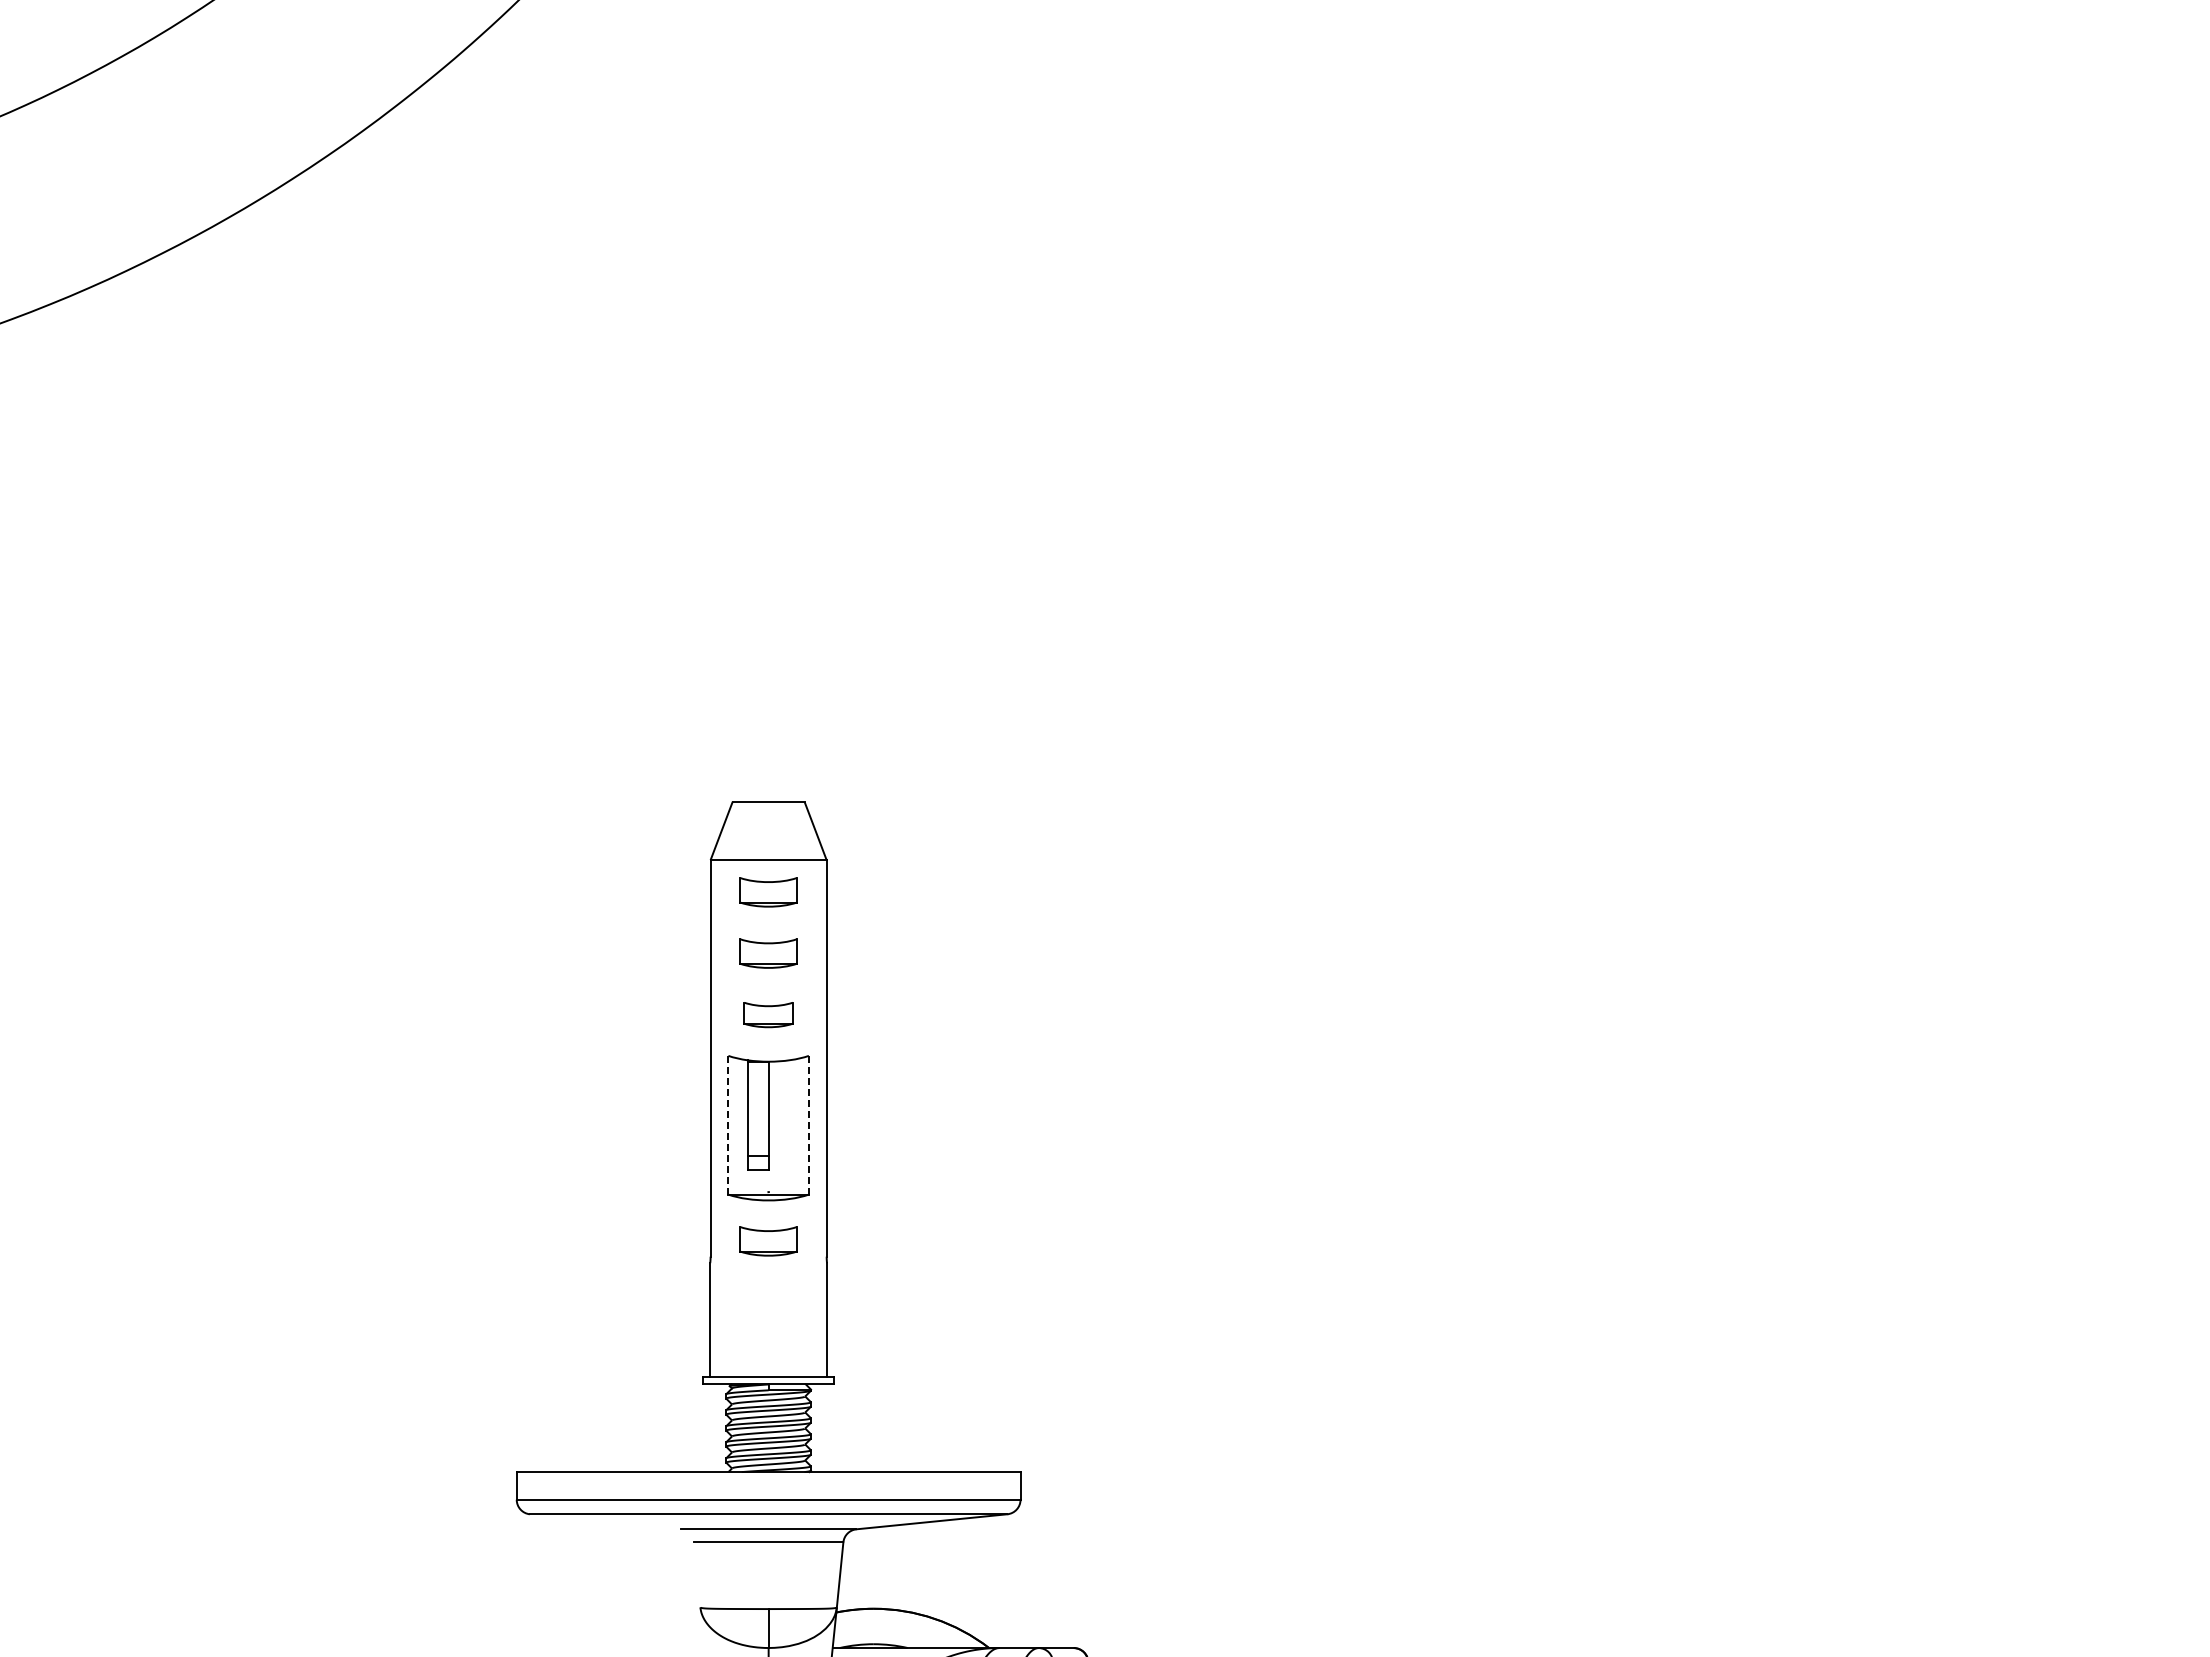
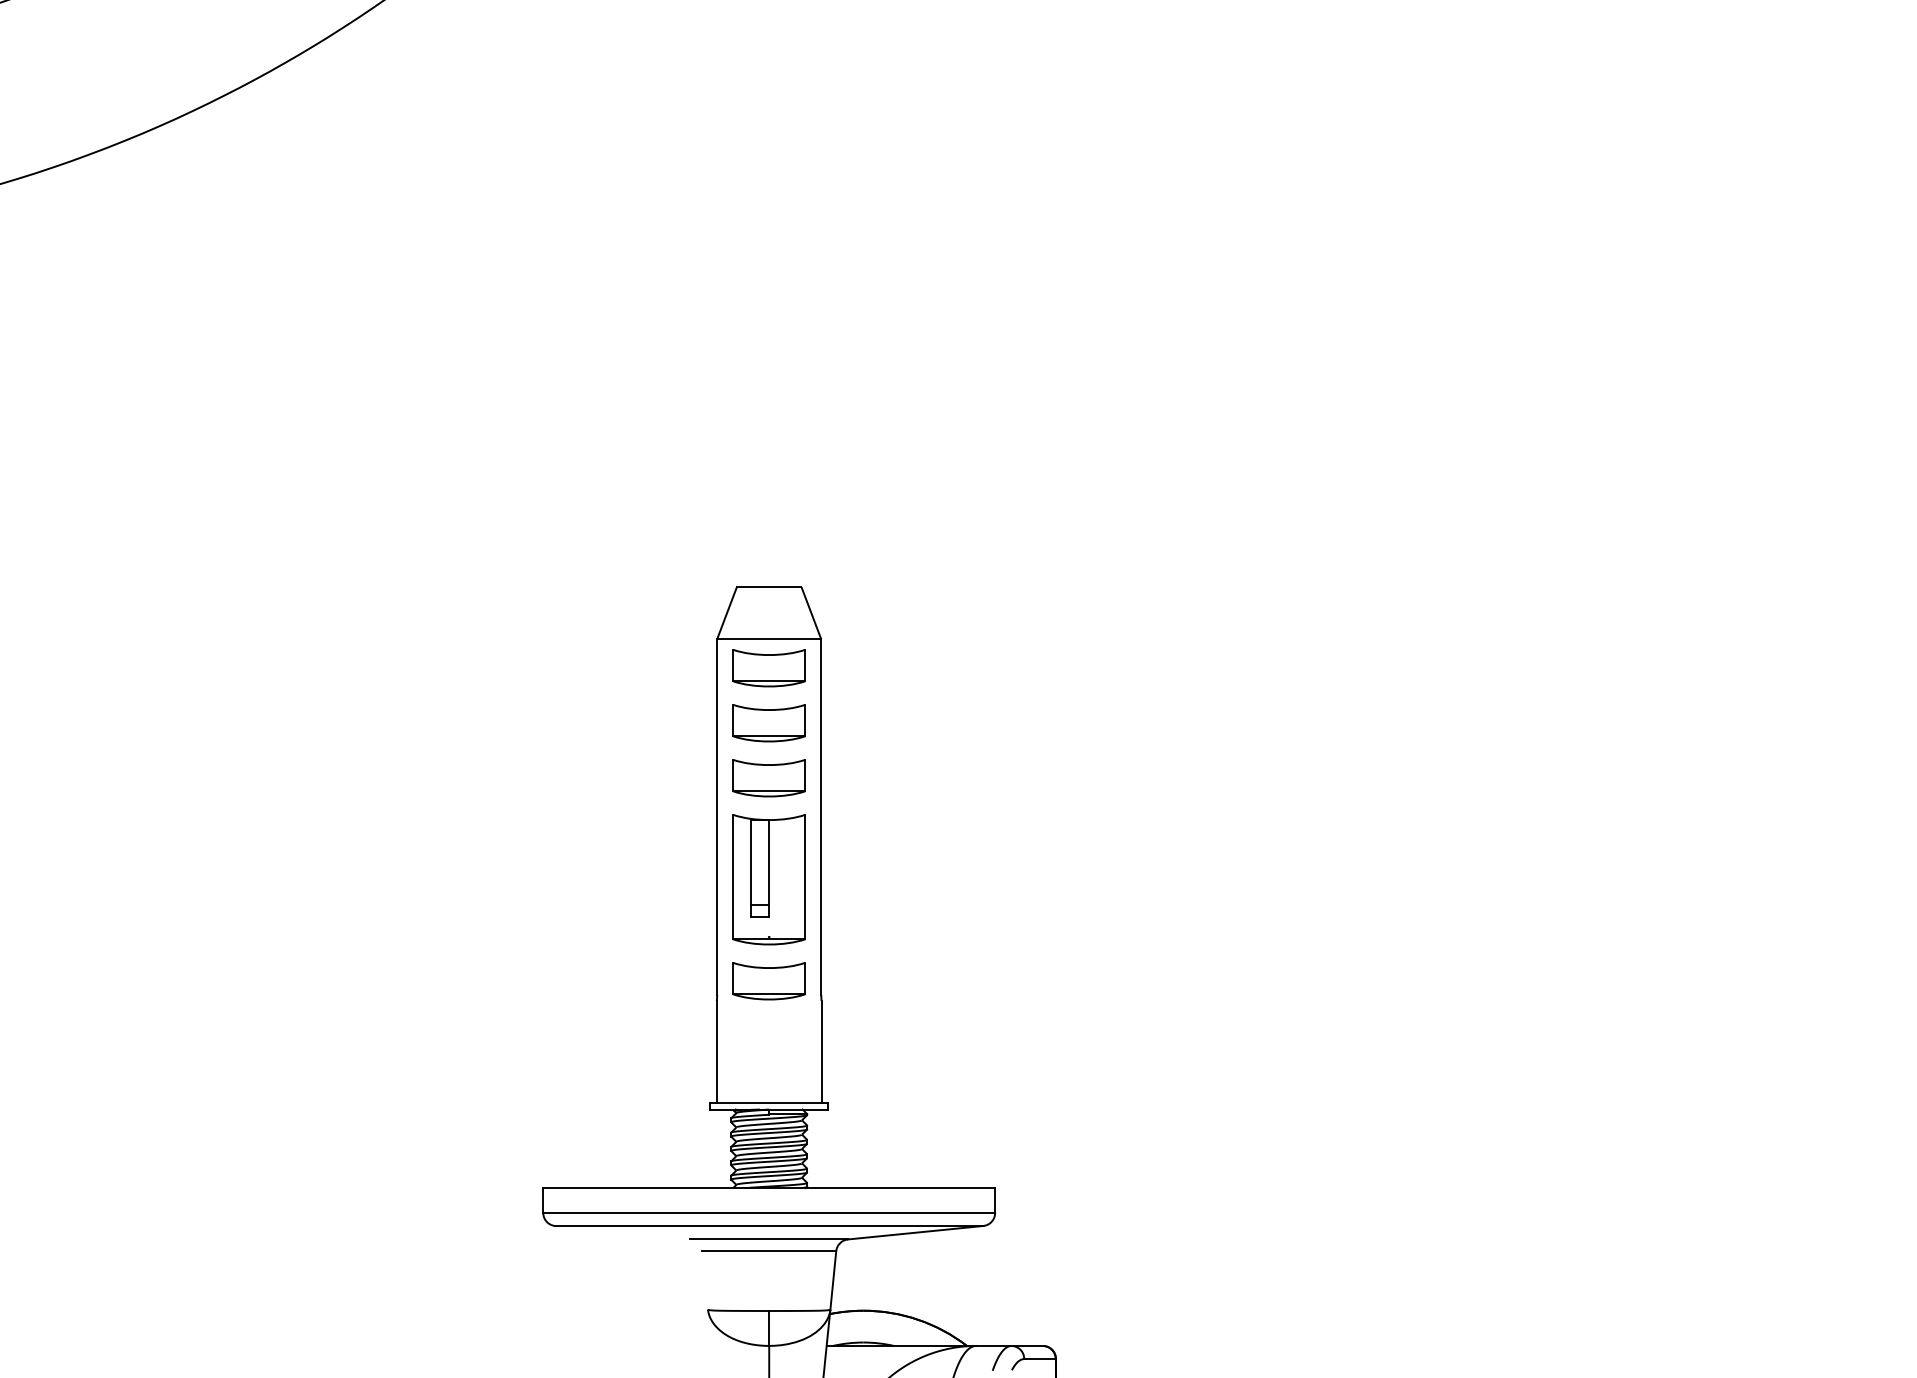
part: (768, 892) -> (769, 668), size x1.43
part: (768, 953) -> (769, 723), size x1.43
part: (768, 1014) -> (769, 777), size x1.67
line: (808, 1124) -> (804, 876), dashed -> solid
line: (728, 1125) -> (733, 877), dashed -> solid
part: (768, 1241) -> (769, 981), size x1.43

